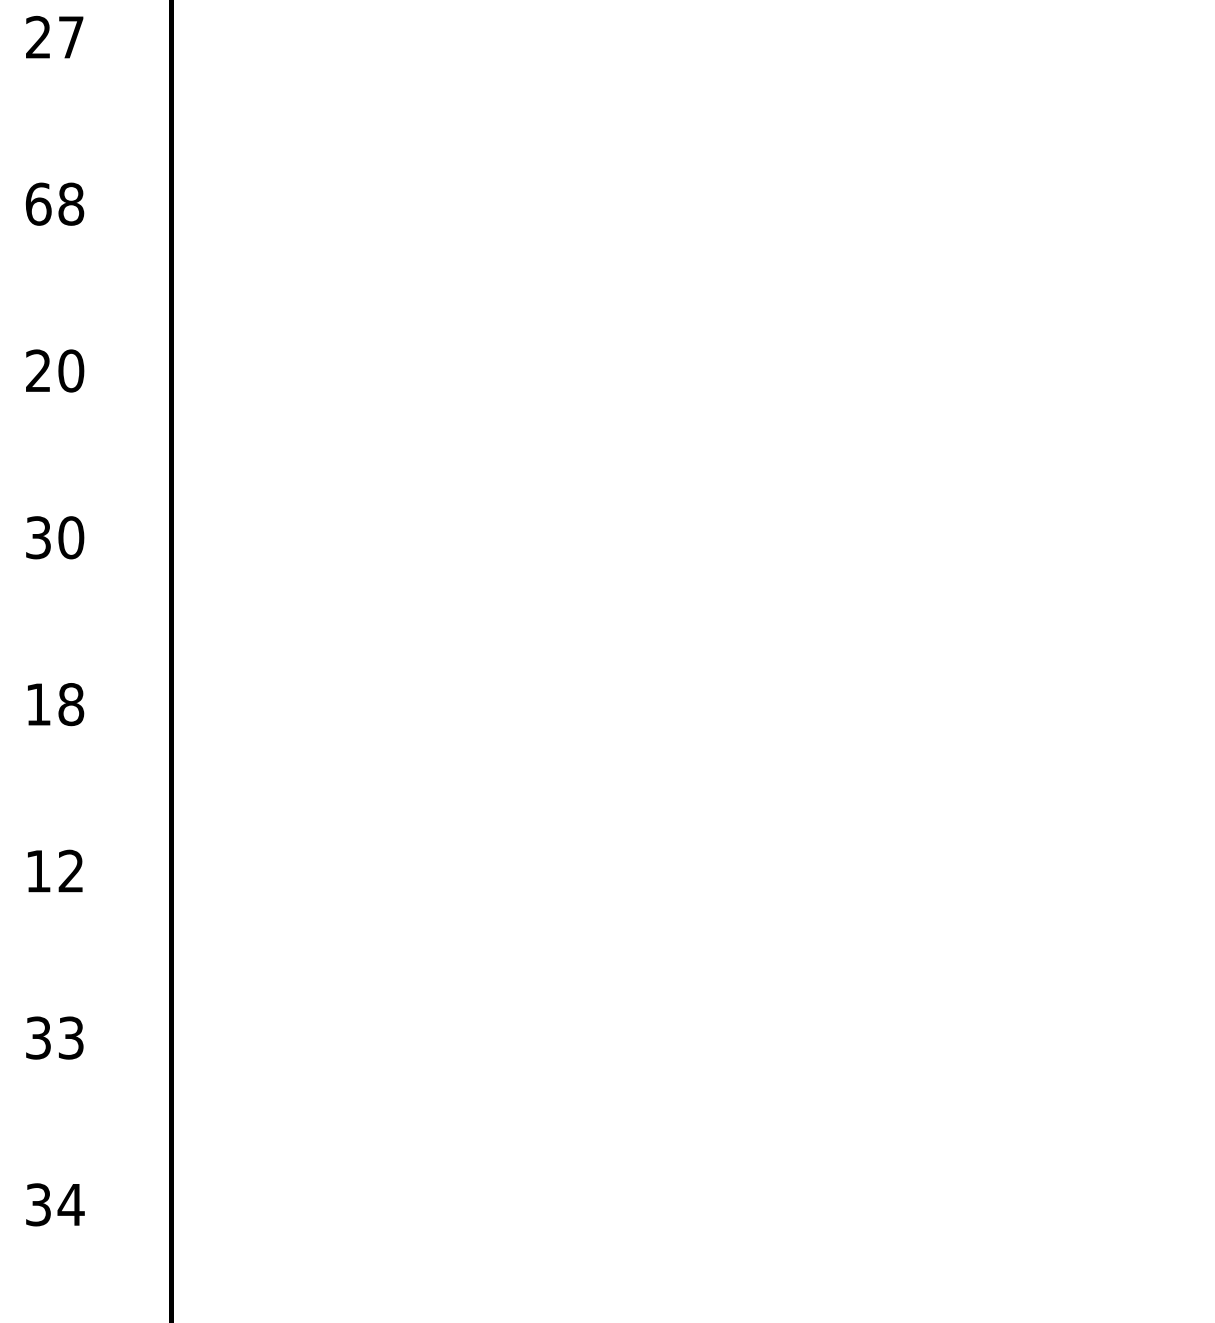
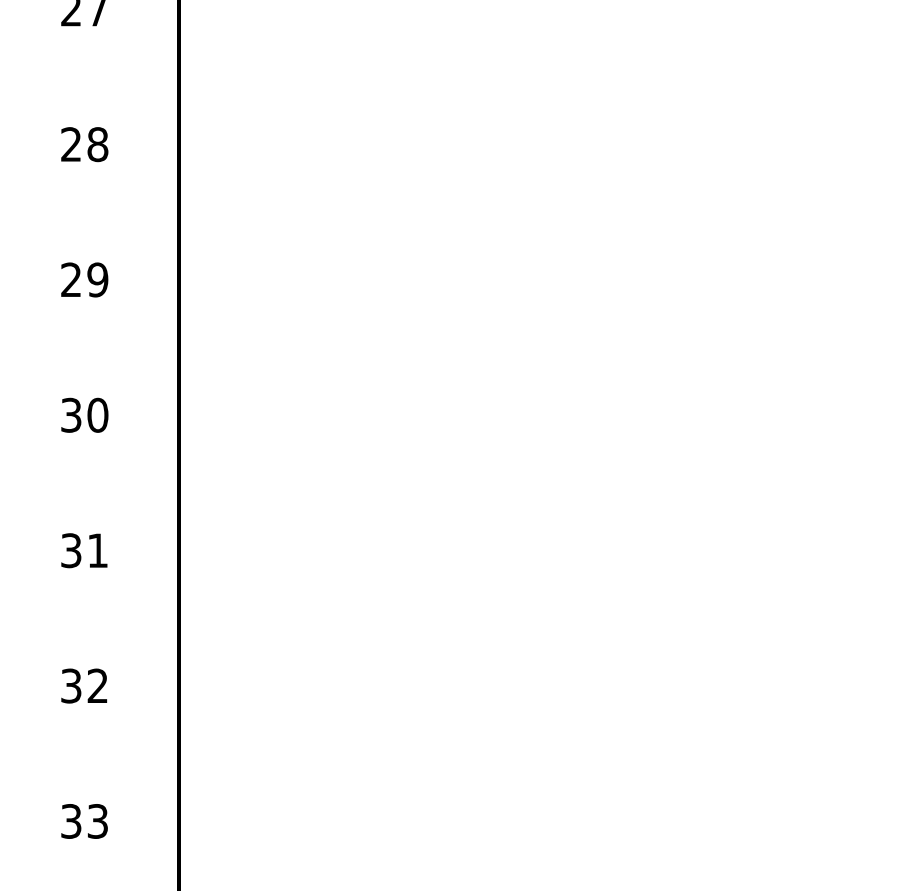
text: (38, 203) -> (71, 144), 68 -> 28
text: (71, 370) -> (98, 279), 20 -> 29
text: (55, 704) -> (85, 550), 18 -> 31
text: (38, 870) -> (71, 685), 12 -> 32

